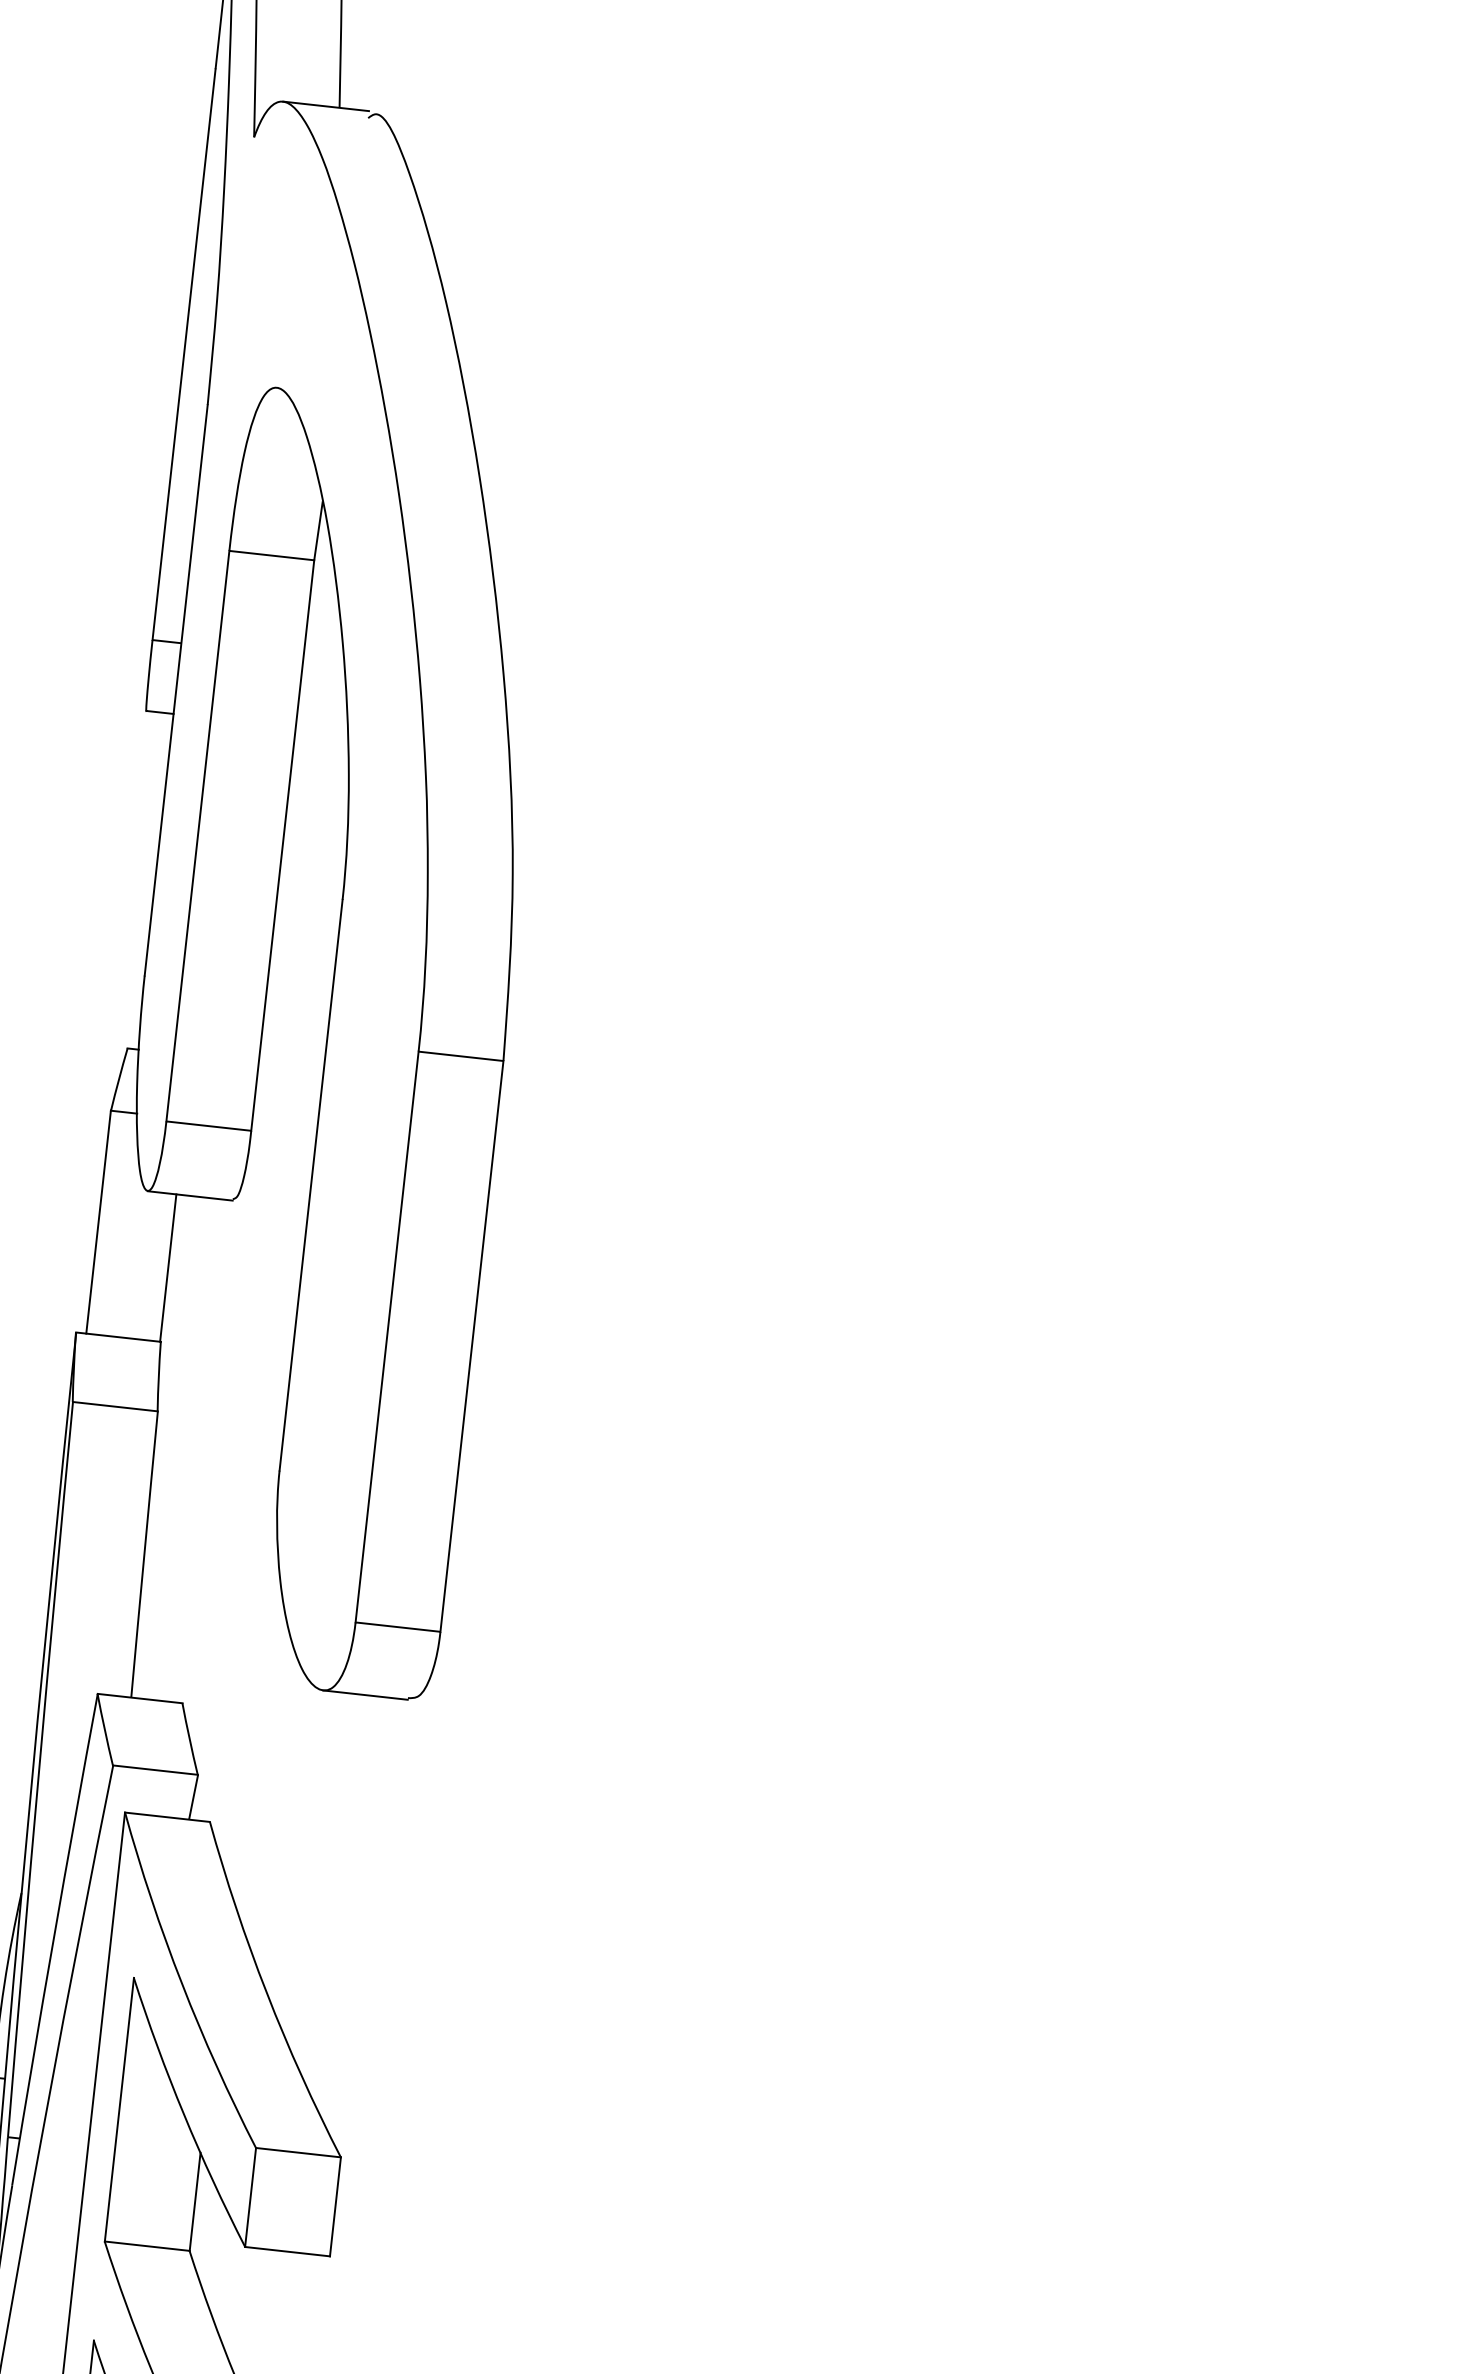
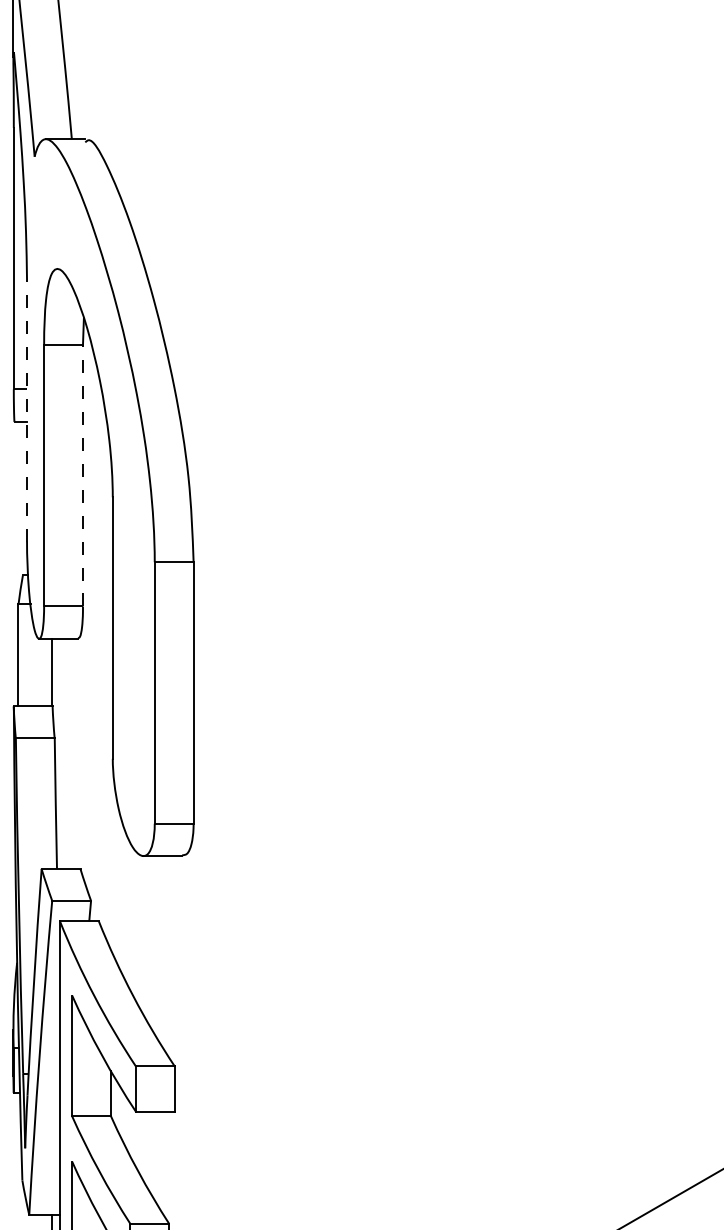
line: (177, 689) -> (27, 410), solid -> dashed
line: (281, 844) -> (82, 475), solid -> dashed

